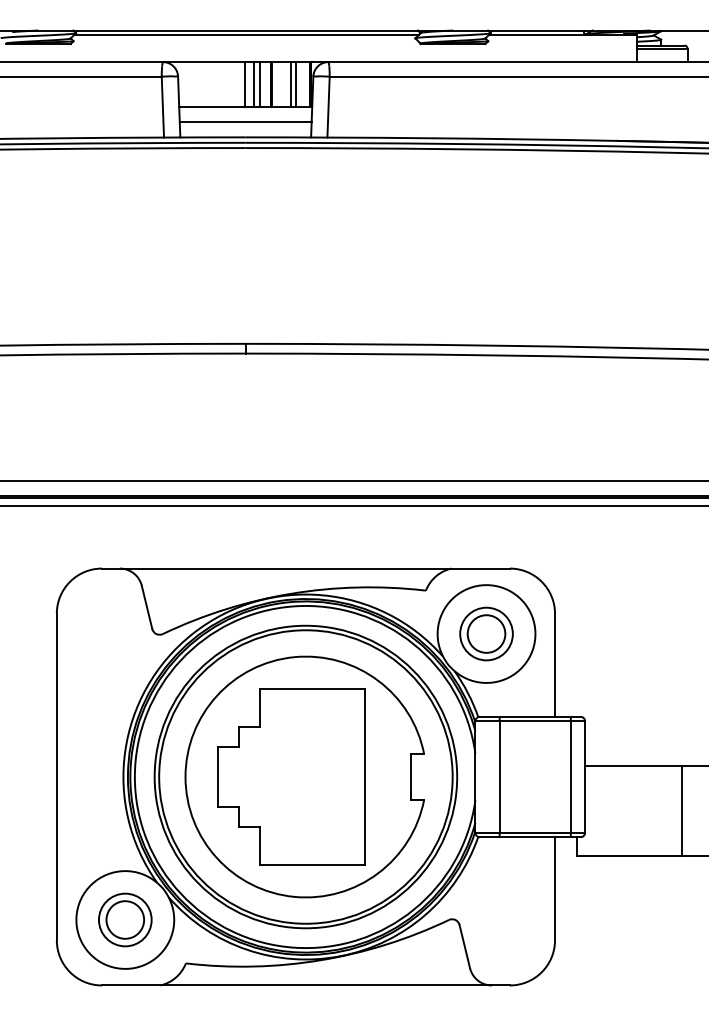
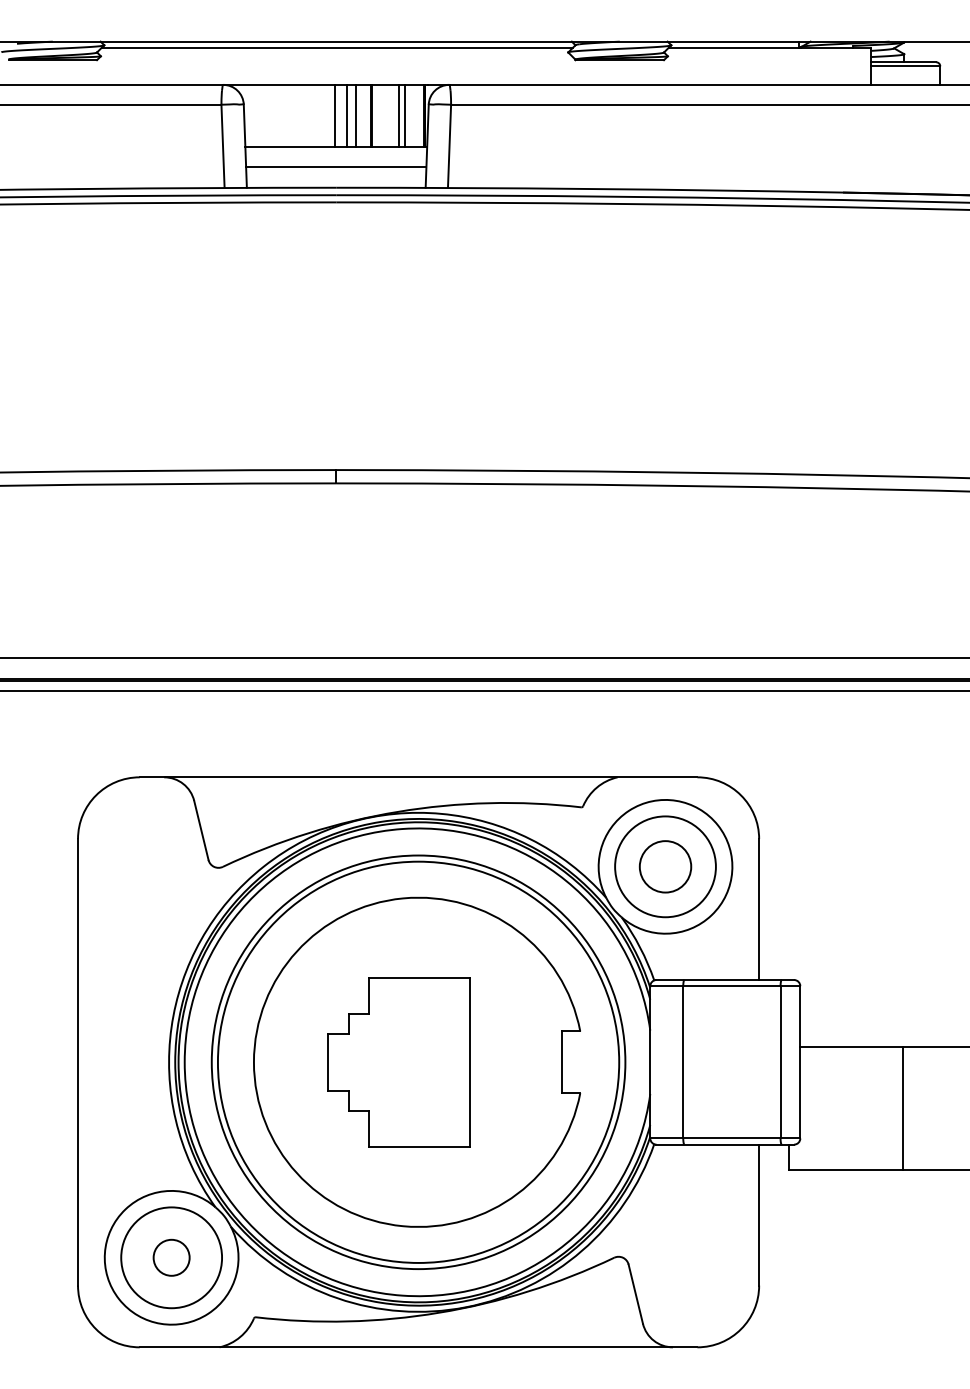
circle: (486, 633) -> (665, 866), size x1.4
part: (291, 777) -> (398, 1062), size x0.7
line: (682, 810) -> (903, 1108), moved
circle: (125, 919) -> (171, 1257), size x0.7
circle: (125, 919) -> (171, 1257), size x1.4

